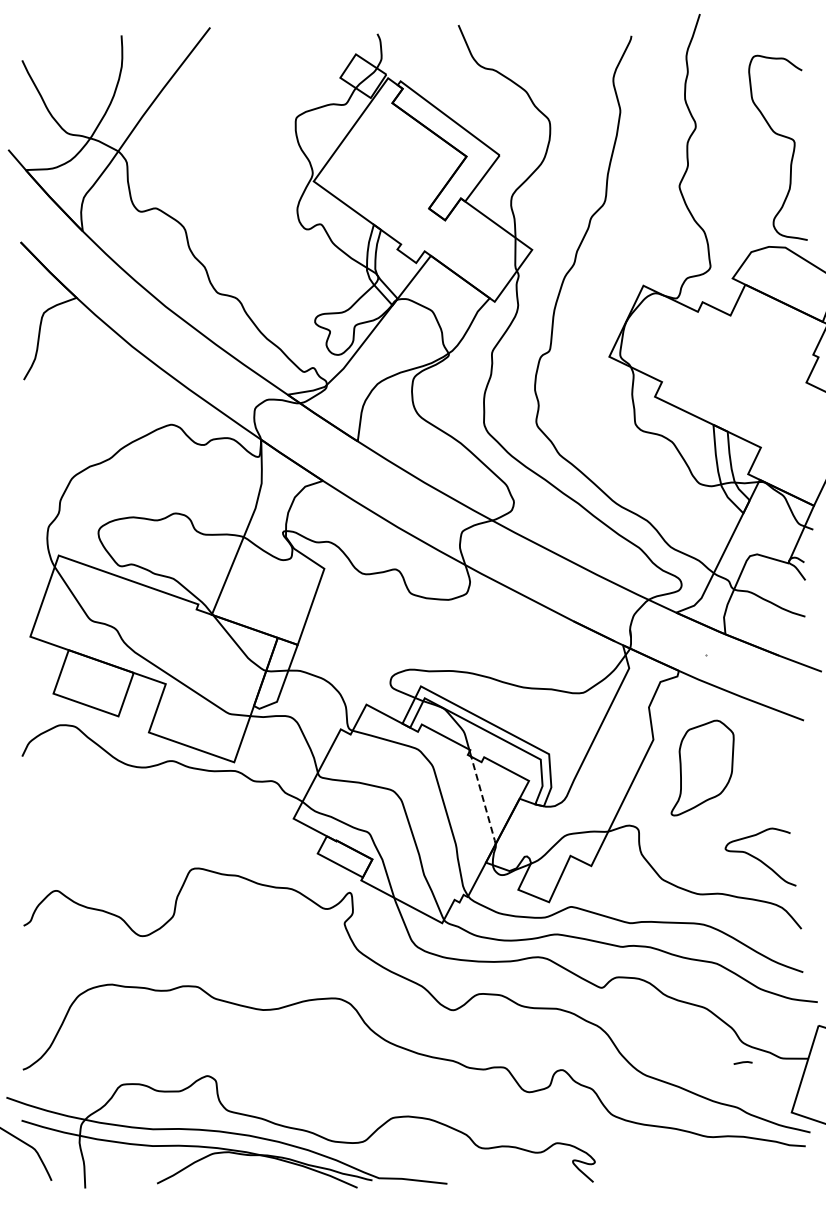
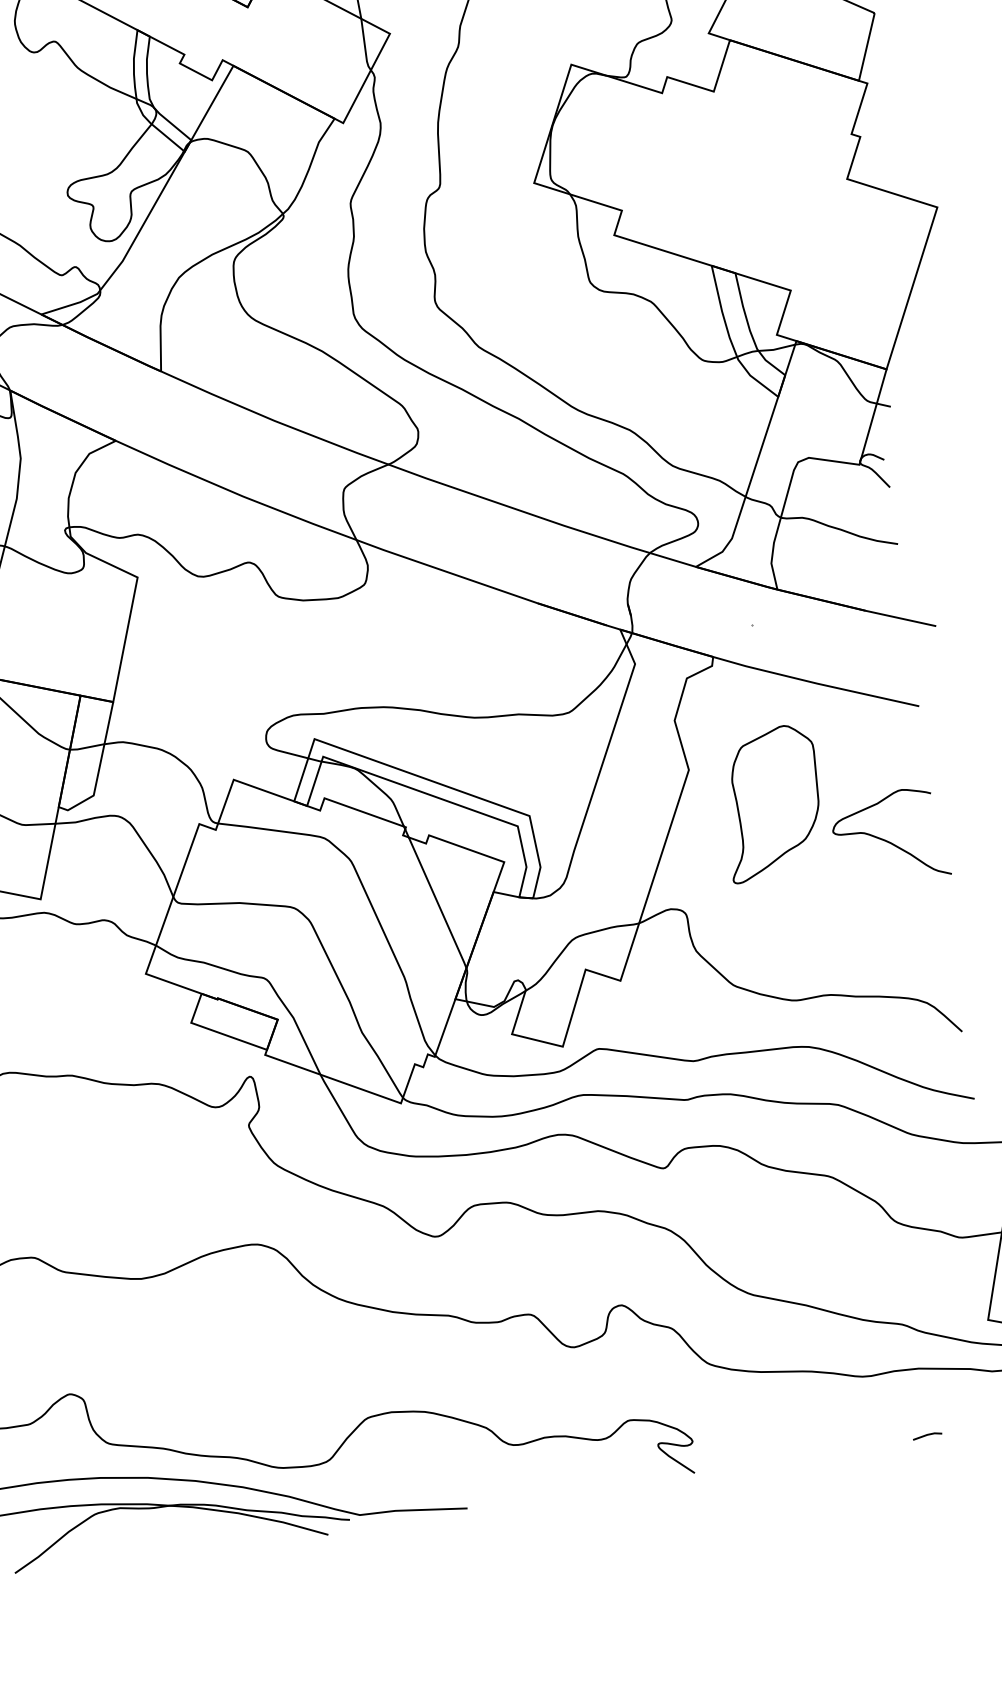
line: (483, 800) -> (437, 902), dashed -> solid
curve: (758, 858) -> (886, 839), moved
line: (742, 1062) -> (926, 1435), moved

